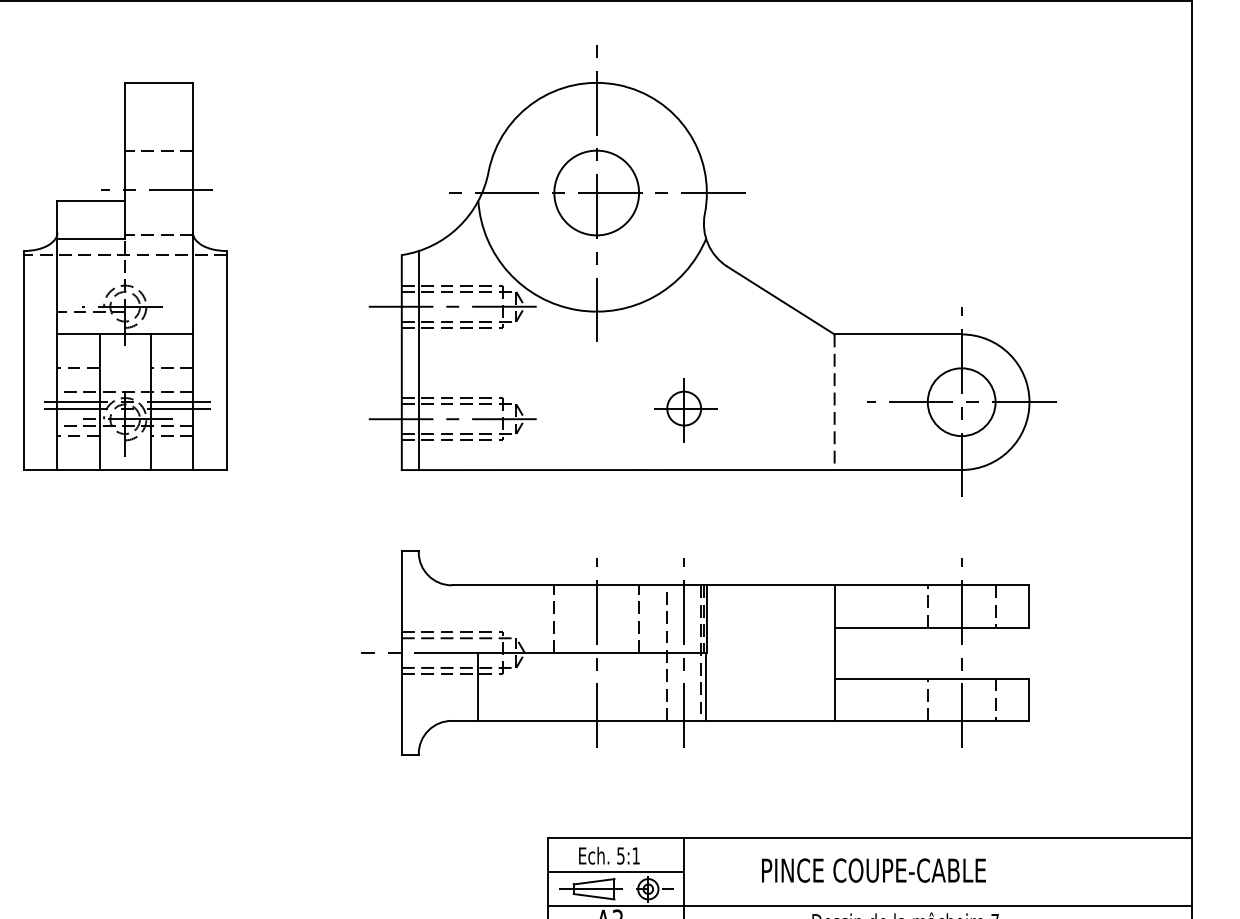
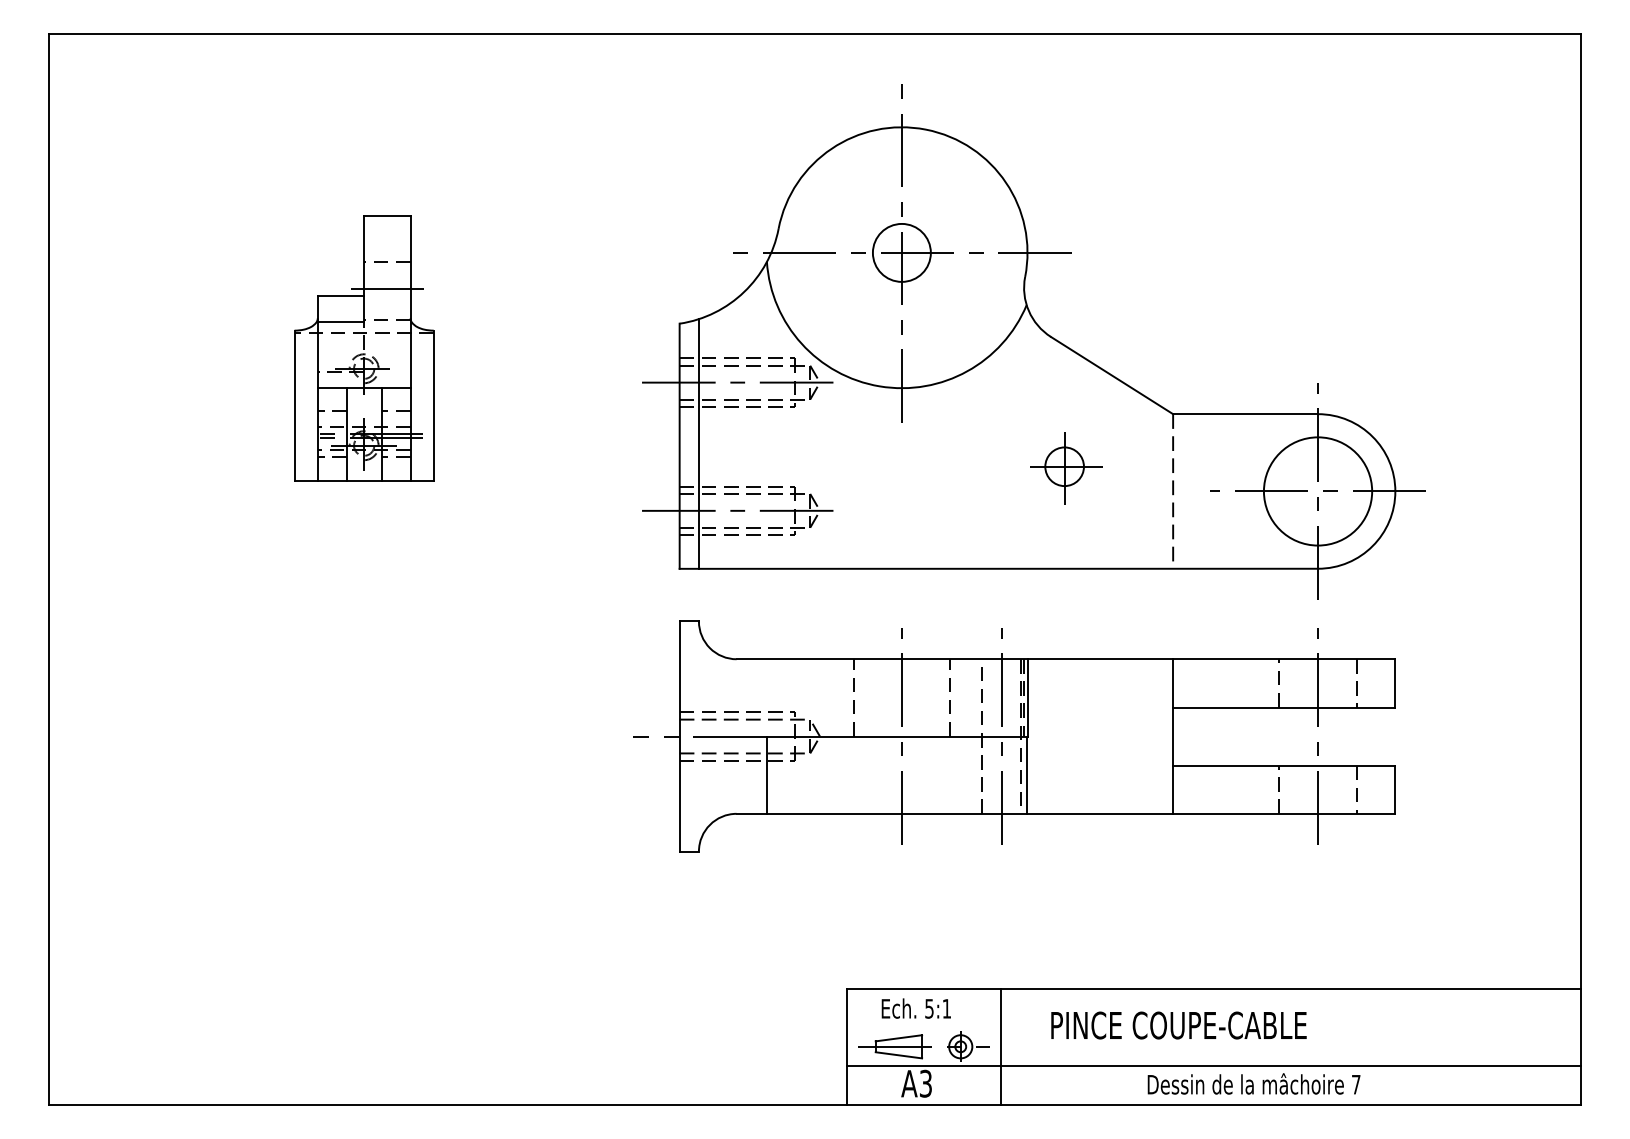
circle: (596, 192) -> (901, 252), size x0.6
part: (124, 275) -> (363, 347), size x0.6
circle: (961, 402) -> (1317, 491), size x1.4
part: (685, 410) -> (1066, 468), moved
part: (695, 653) -> (1014, 736), moved
text: (873, 870) -> (1178, 1025), moved
line: (615, 872) -> (923, 1027), removed

